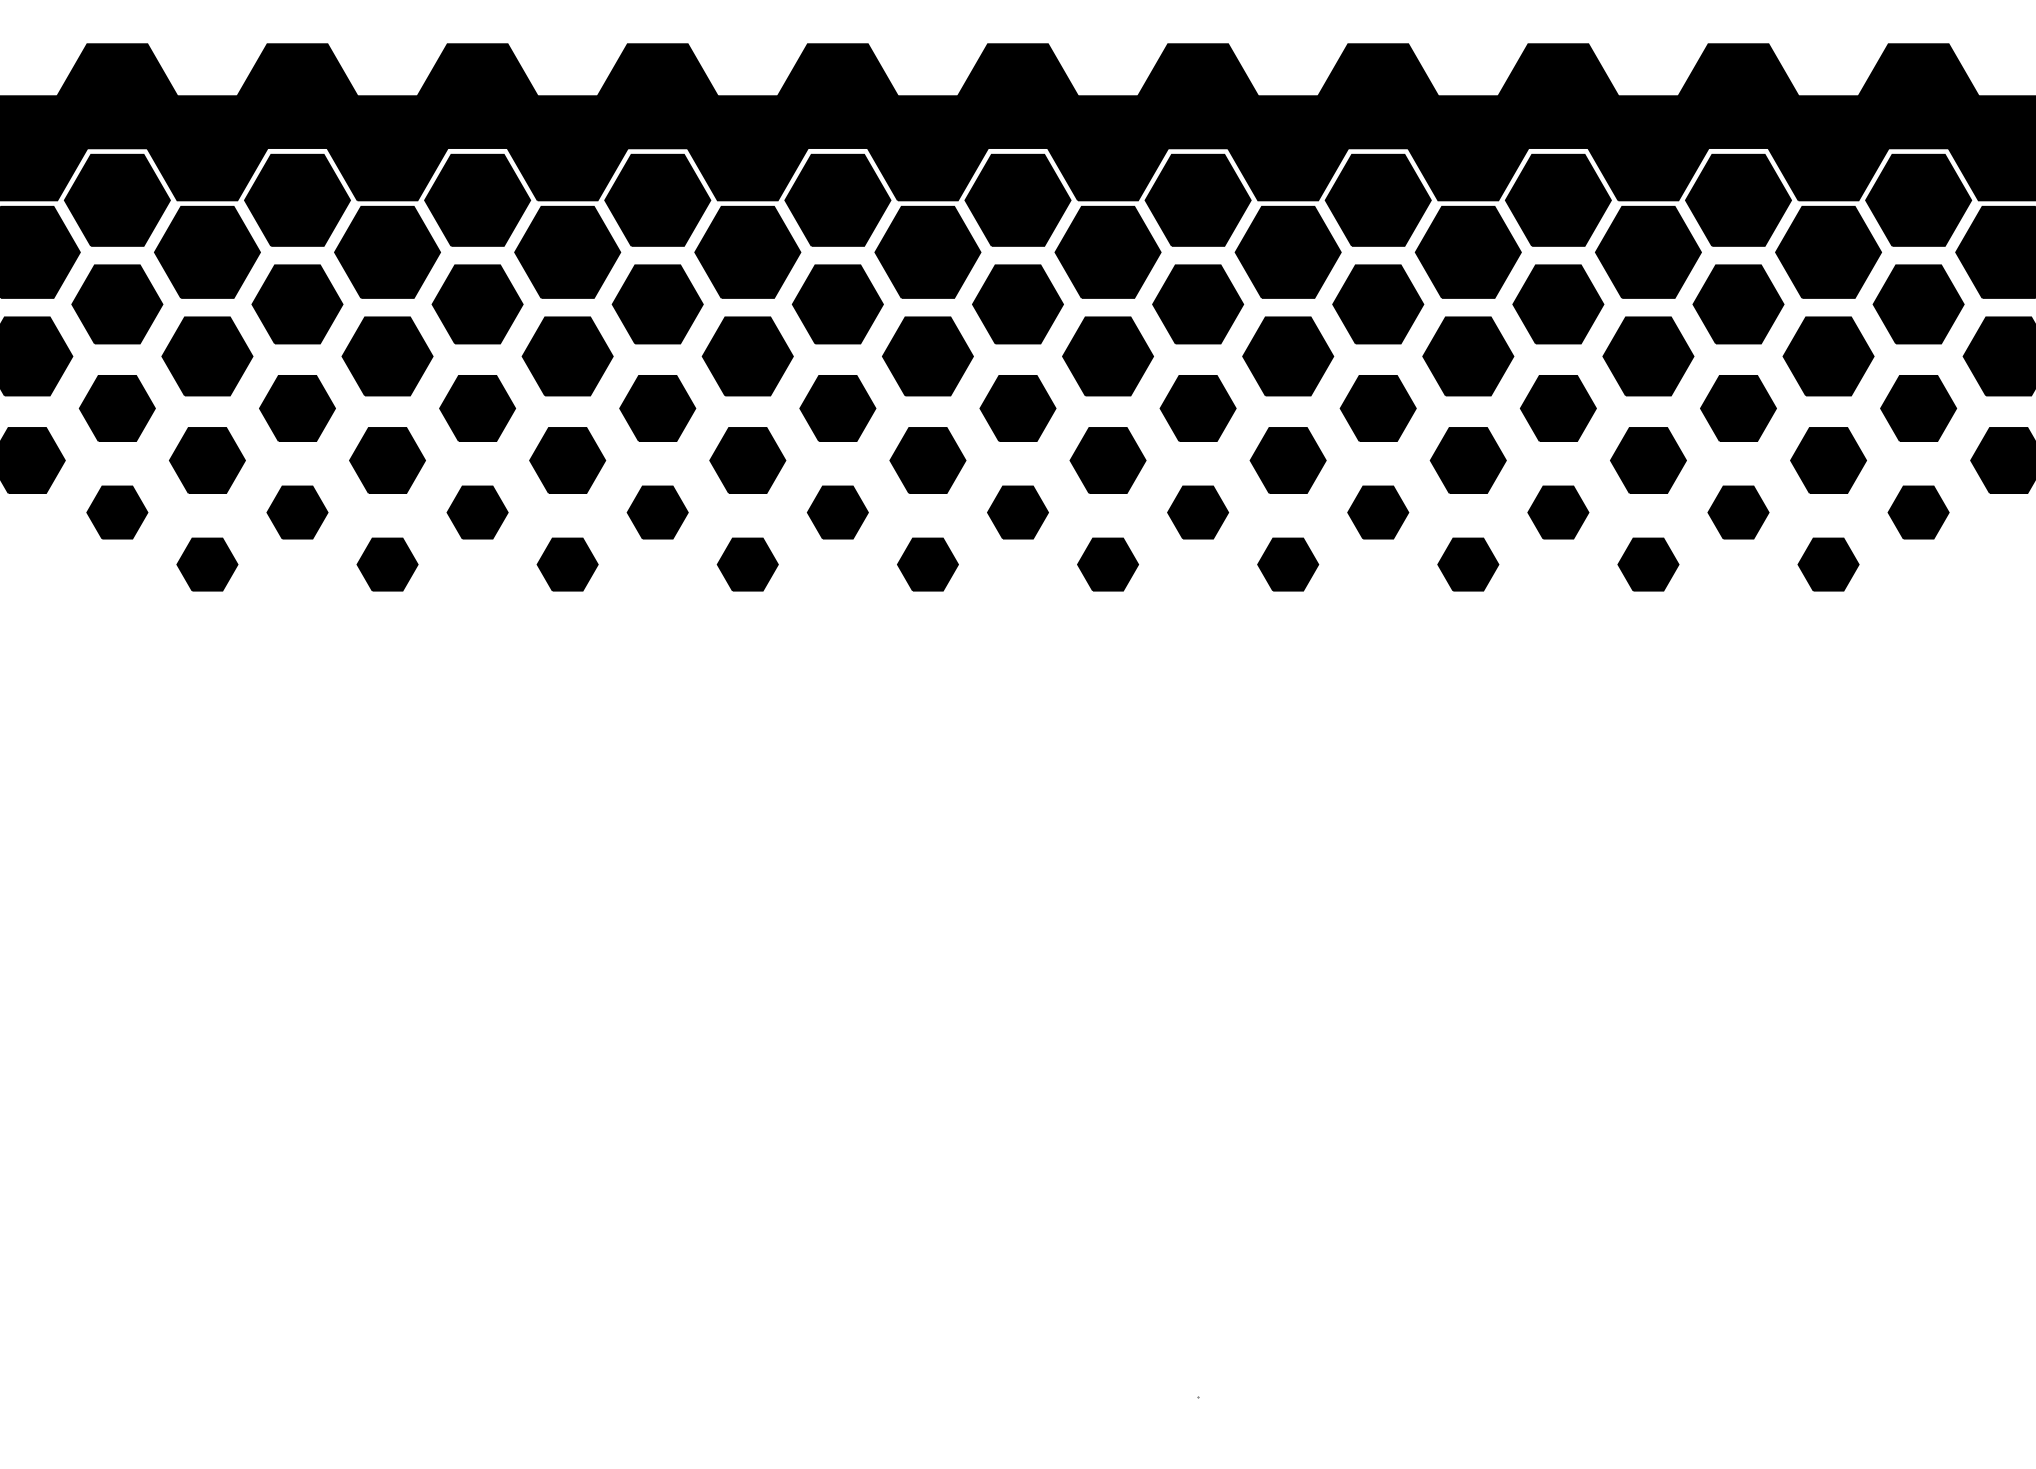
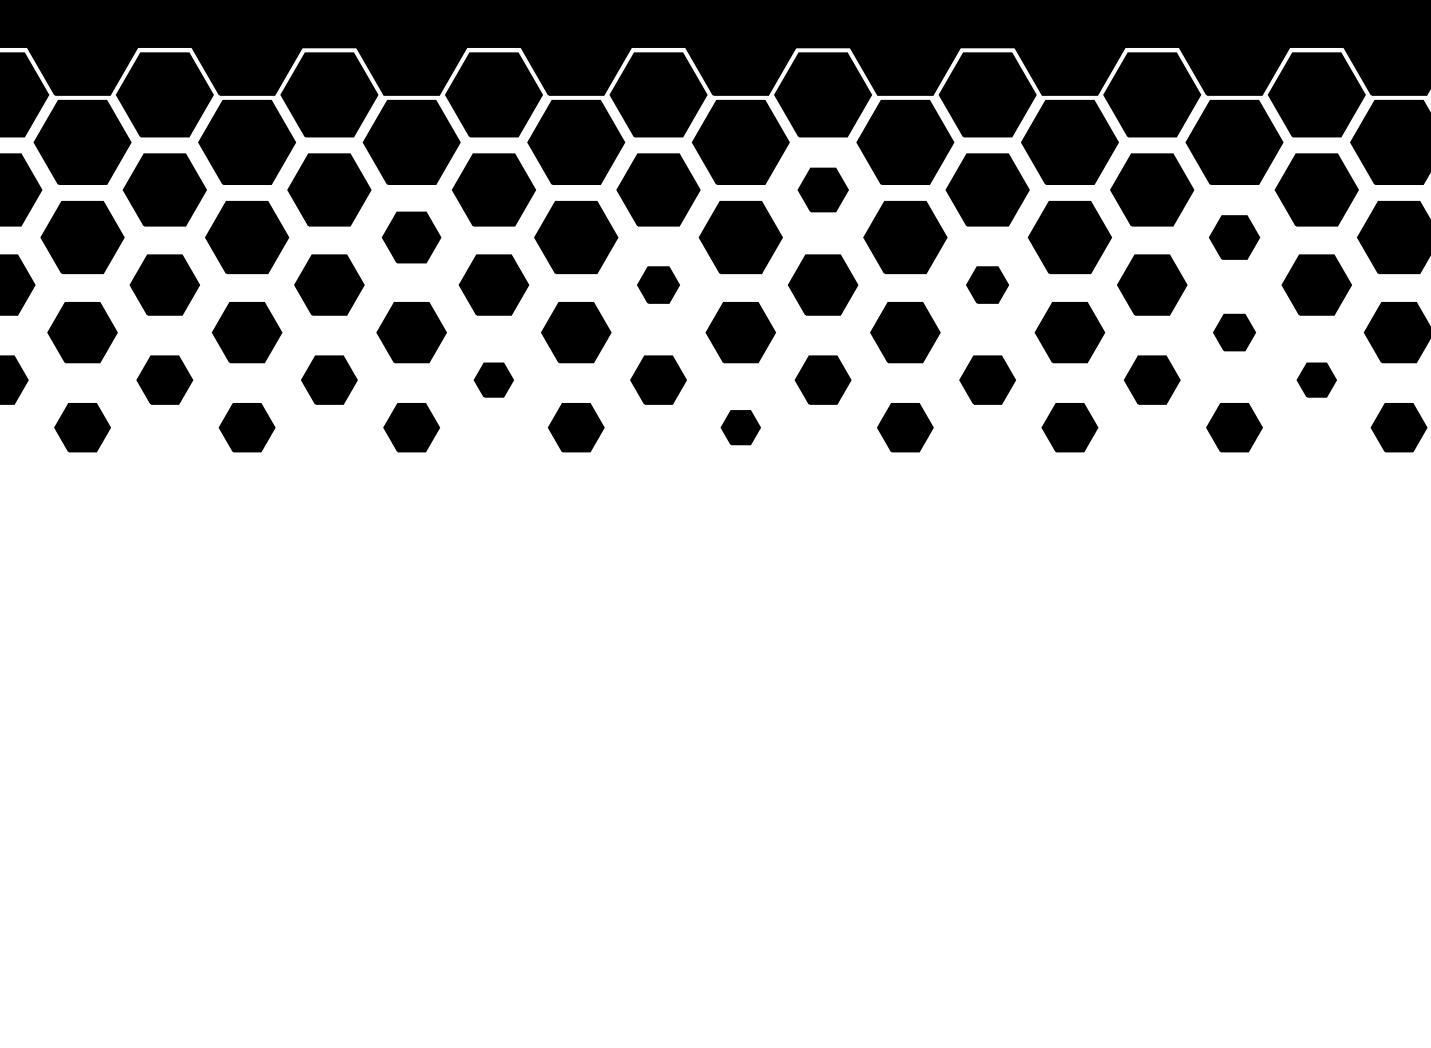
part: (1198, 304) -> (823, 190), size x0.6
part: (747, 356) -> (411, 237), size x0.7
part: (1648, 356) -> (1234, 237), size x0.6
part: (1017, 408) -> (658, 285), size x0.6
part: (1377, 408) -> (986, 285), size x0.6
part: (1648, 460) -> (1234, 332), size x0.6
part: (837, 512) -> (493, 380), size x0.7
part: (1738, 512) -> (1316, 380), size x0.7
part: (1107, 564) -> (740, 427), size x0.7

